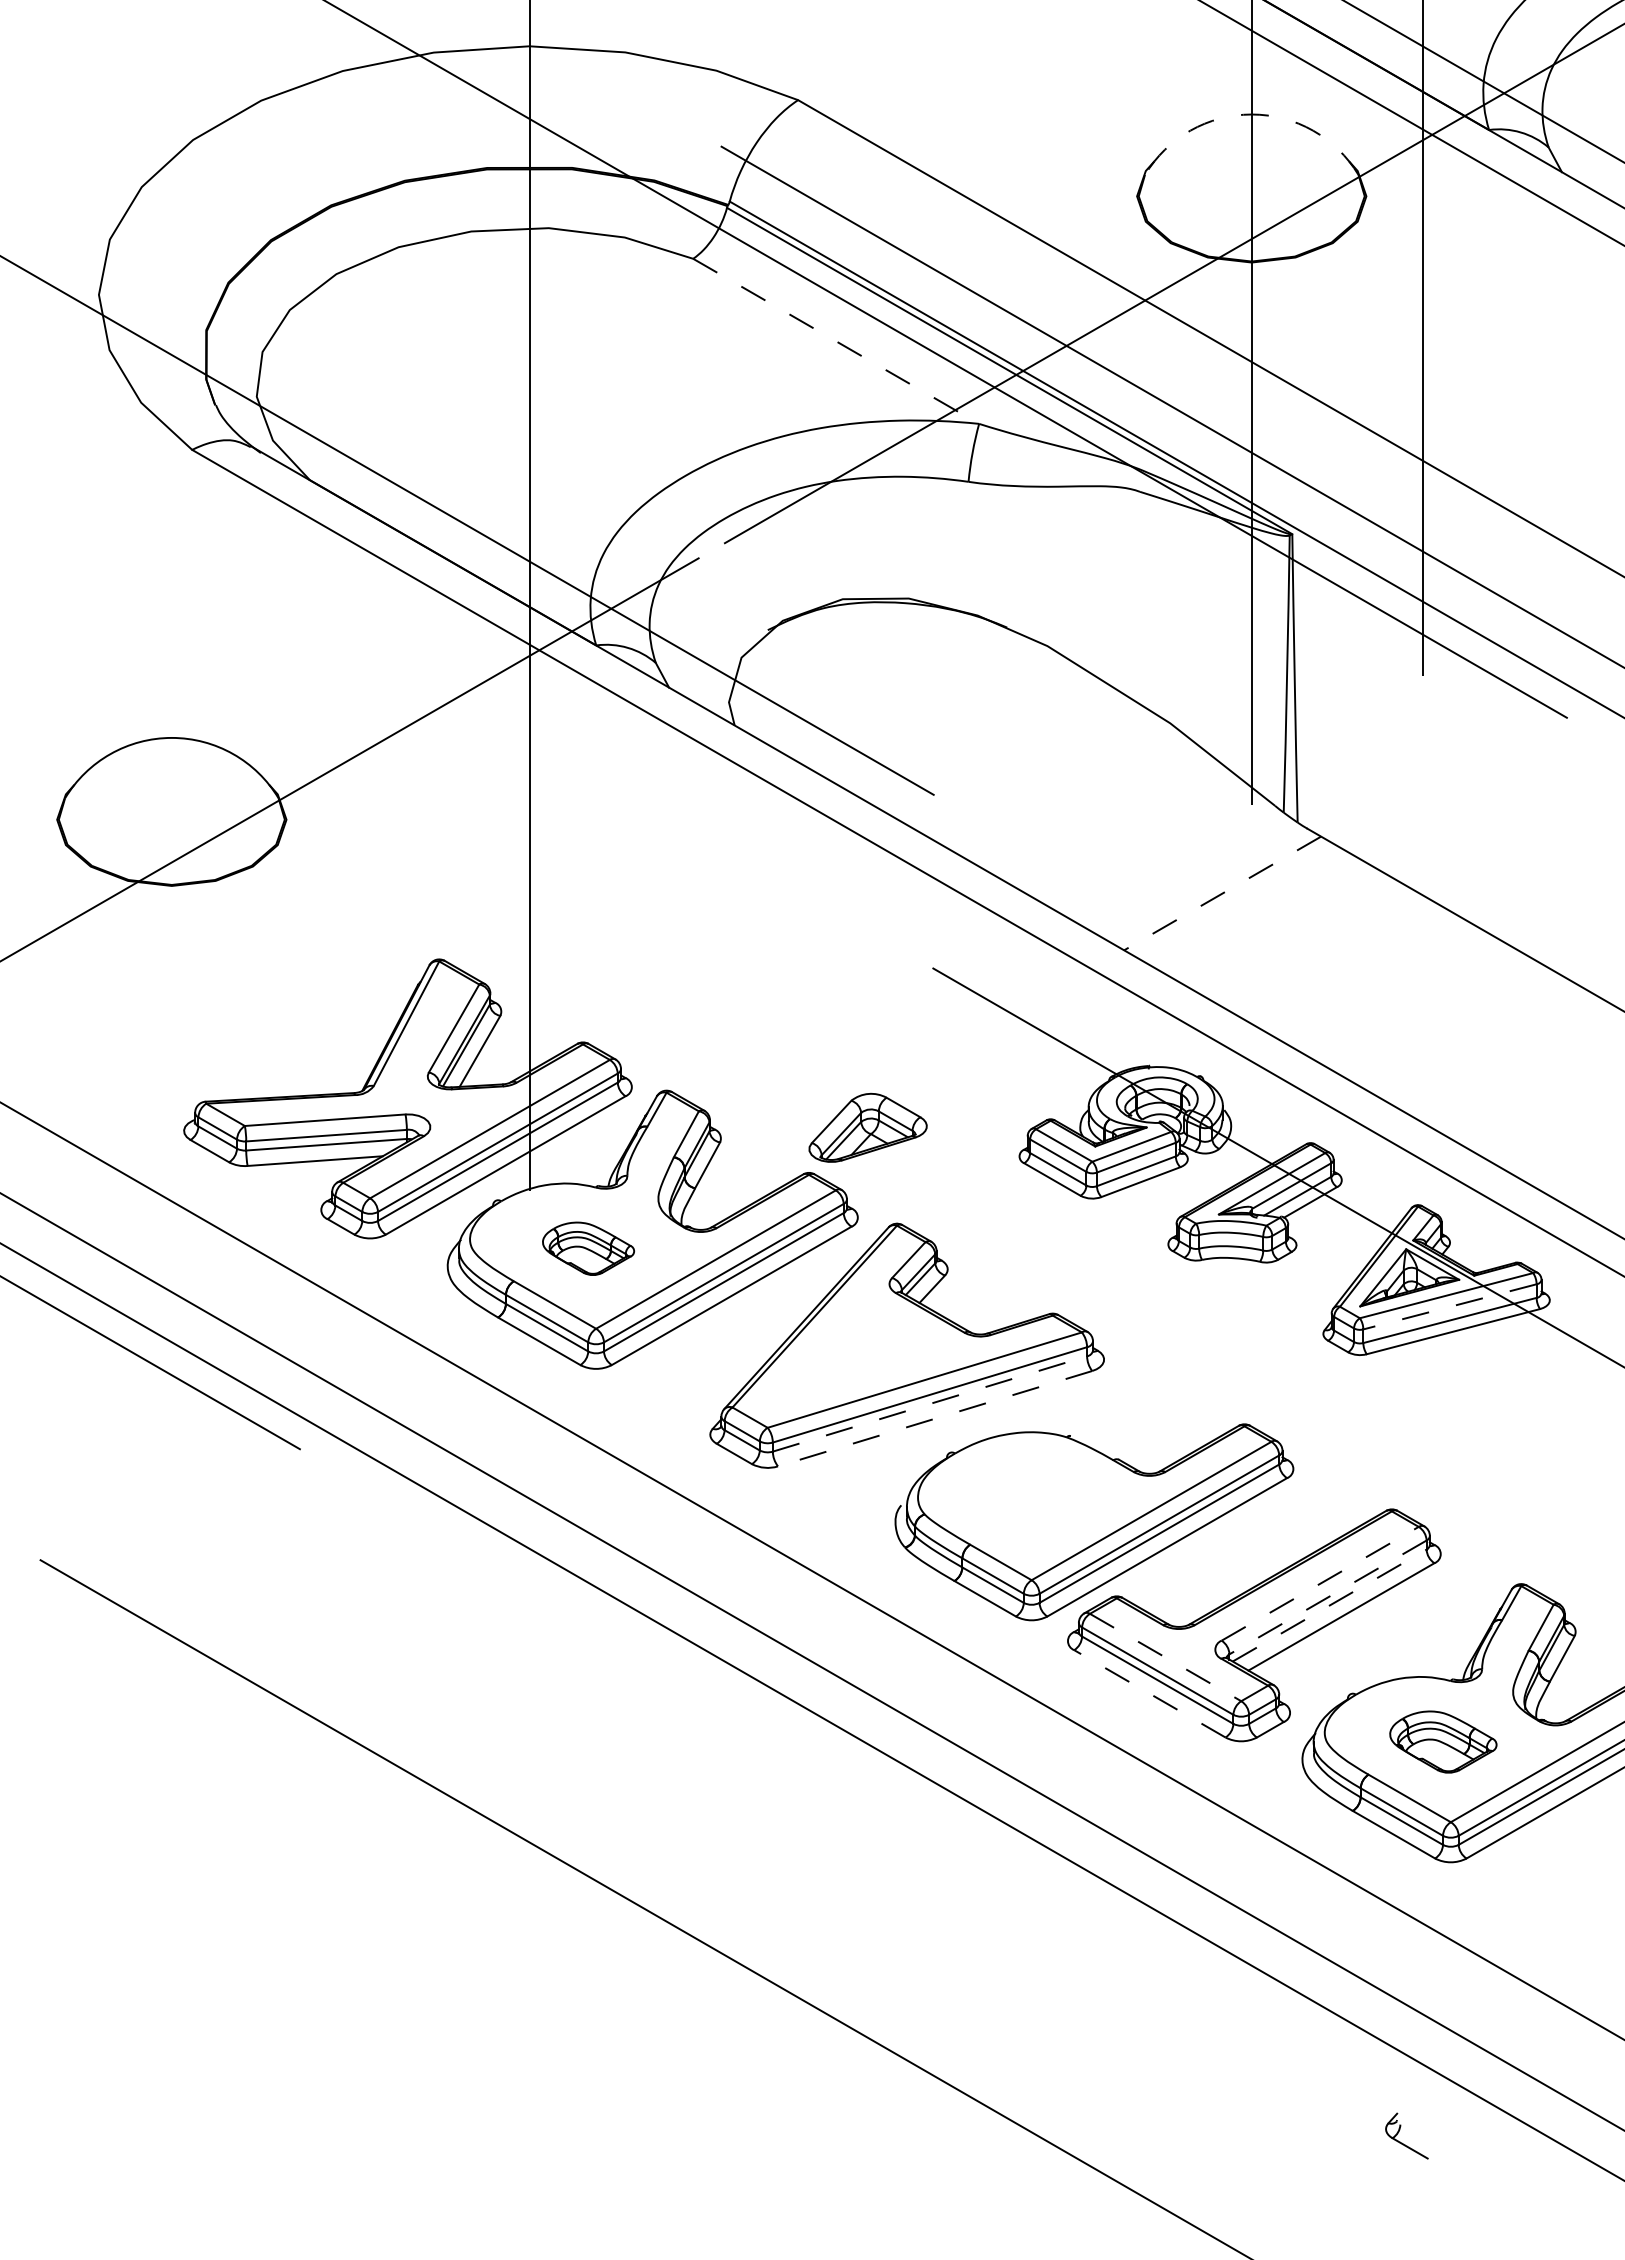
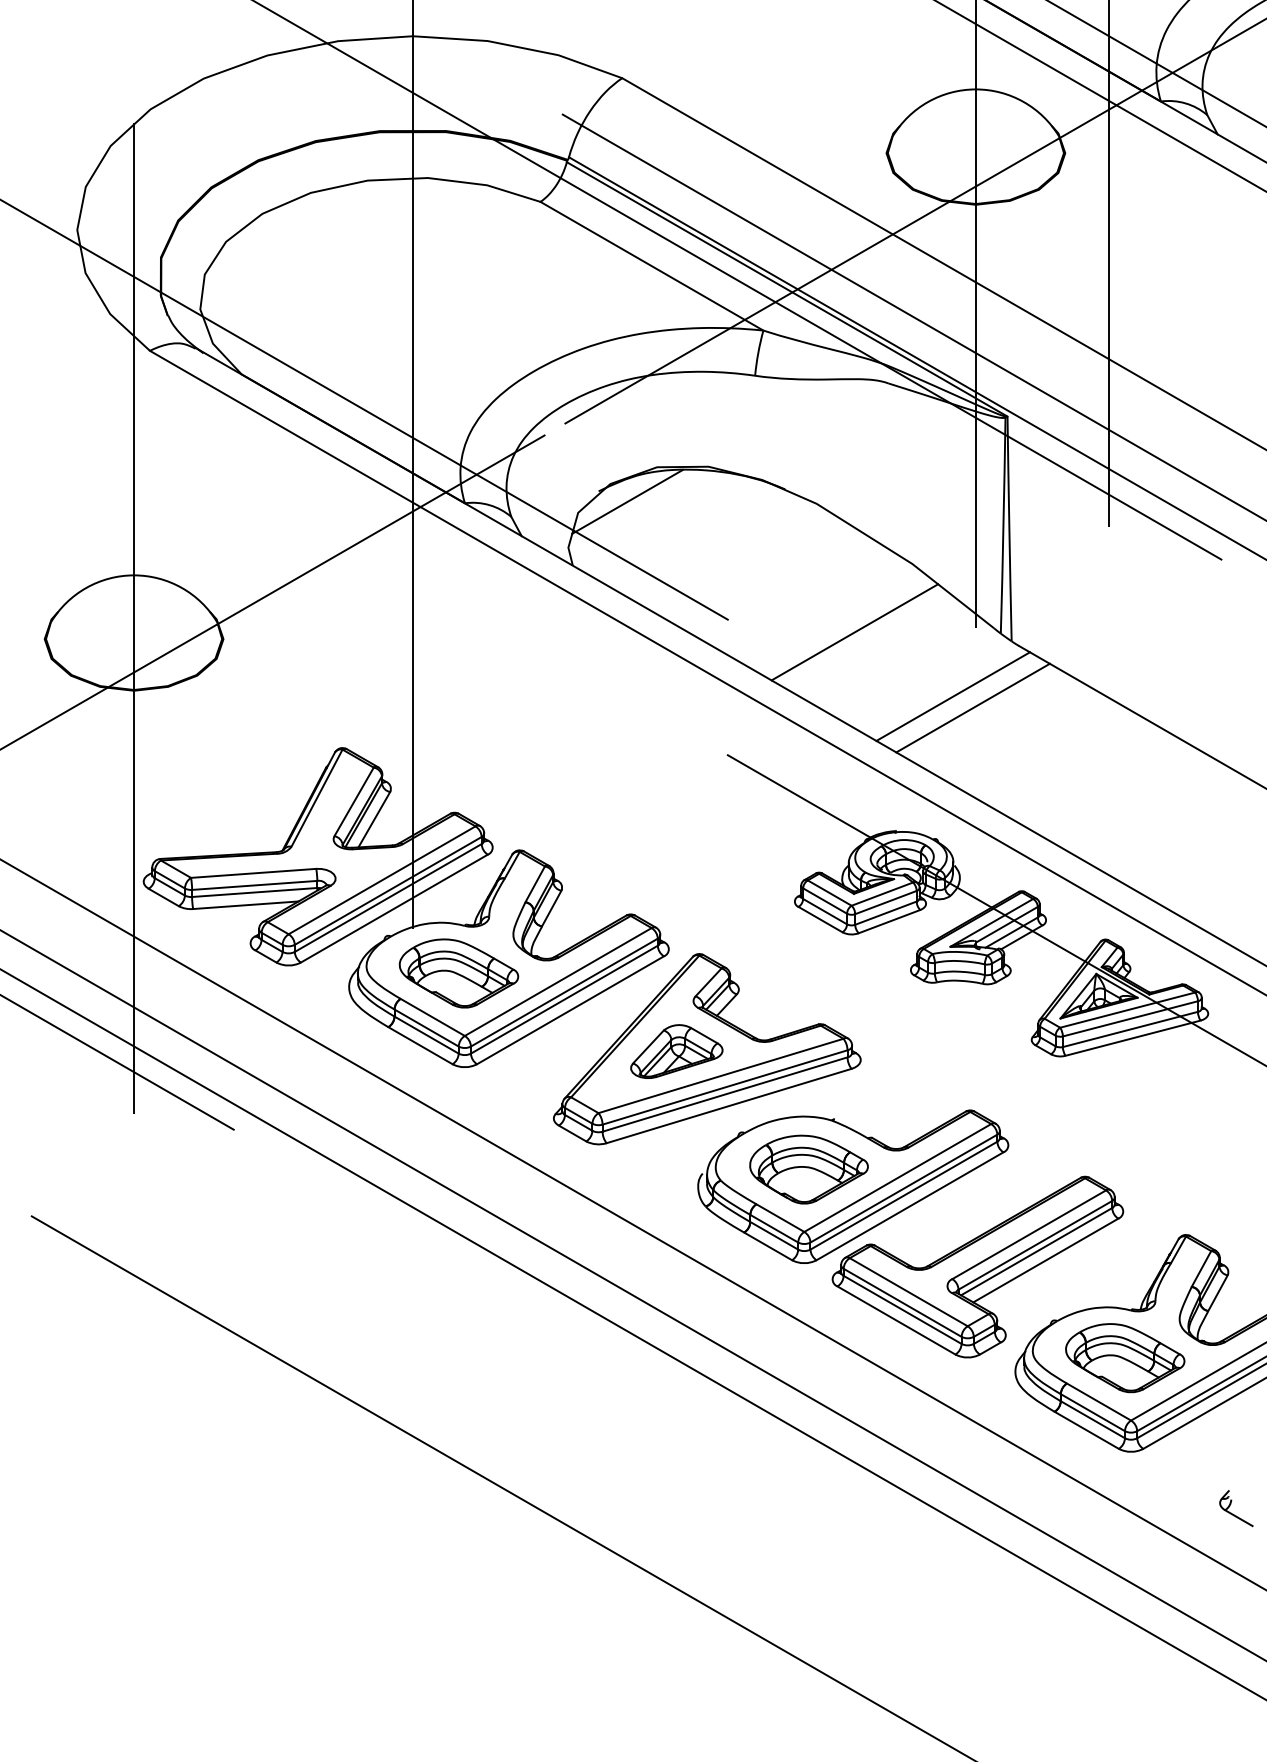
arc: (1251, 114) -> (975, 89), dashed -> solid
line: (836, 341) -> (652, 266), dashed -> solid
line: (804, 643) -> (627, 501), added
line: (171, 793) -> (133, 618), added
line: (1096, 810) -> (854, 631), added
line: (1222, 893) -> (953, 696), dashed -> solid
line: (1247, 908) -> (972, 708), added
part: (867, 1127) -> (676, 1051), moved
part: (588, 1248) -> (458, 973), size x1.67
line: (1449, 1306) -> (1130, 1018), dashed -> solid
line: (930, 1403) -> (725, 1094), dashed -> solid
line: (934, 1418) -> (728, 1105), dashed -> solid
part: (1037, 1499) -> (808, 1169), added
line: (1320, 1583) -> (1029, 1234), dashed -> solid
line: (1328, 1597) -> (1035, 1245), dashed -> solid
line: (1329, 1605) -> (1036, 1251), dashed -> solid
line: (1166, 1657) -> (909, 1292), dashed -> solid
line: (1149, 1693) -> (896, 1320), dashed -> solid
part: (1443, 1741) -> (1125, 1357), size x1.43
part: (1399, 2131) -> (1230, 1504), moved

